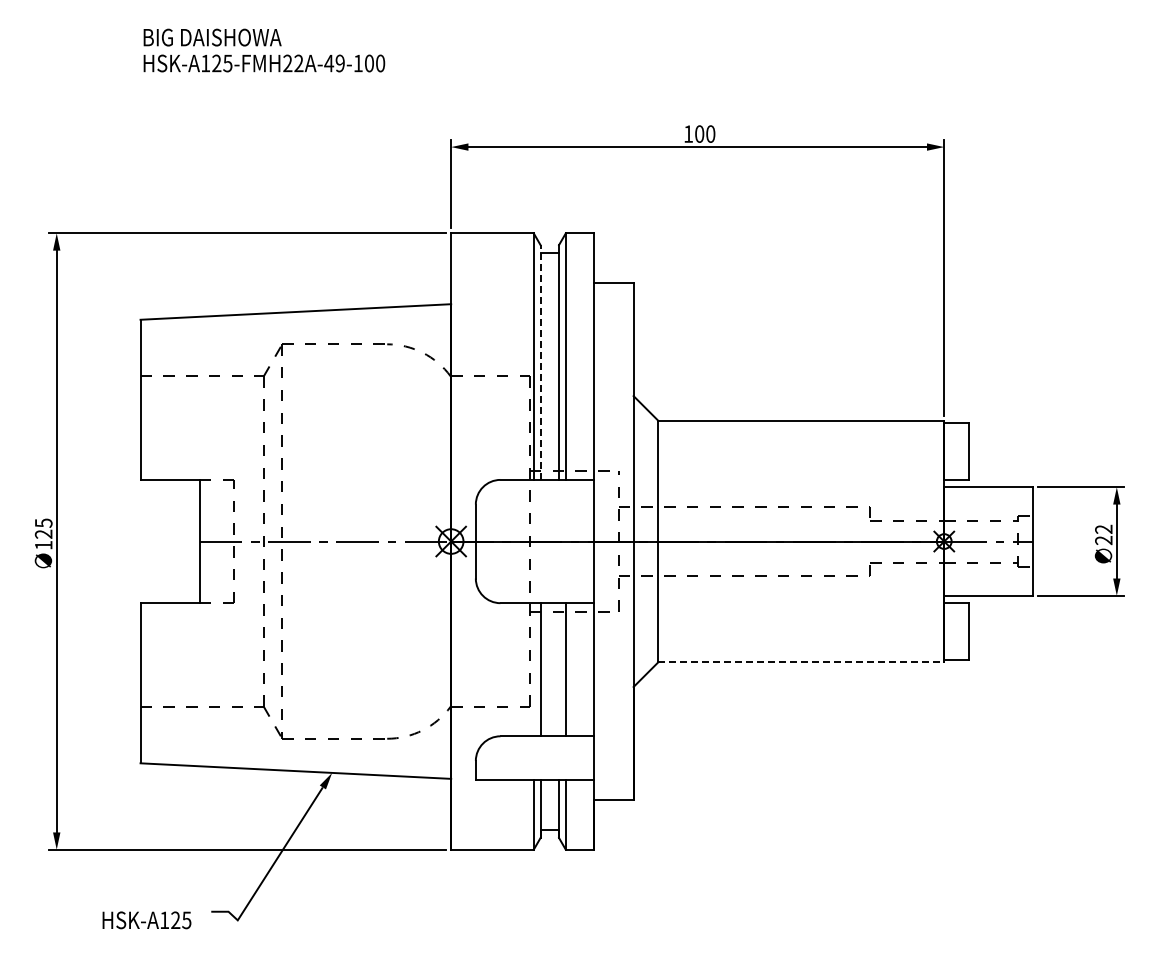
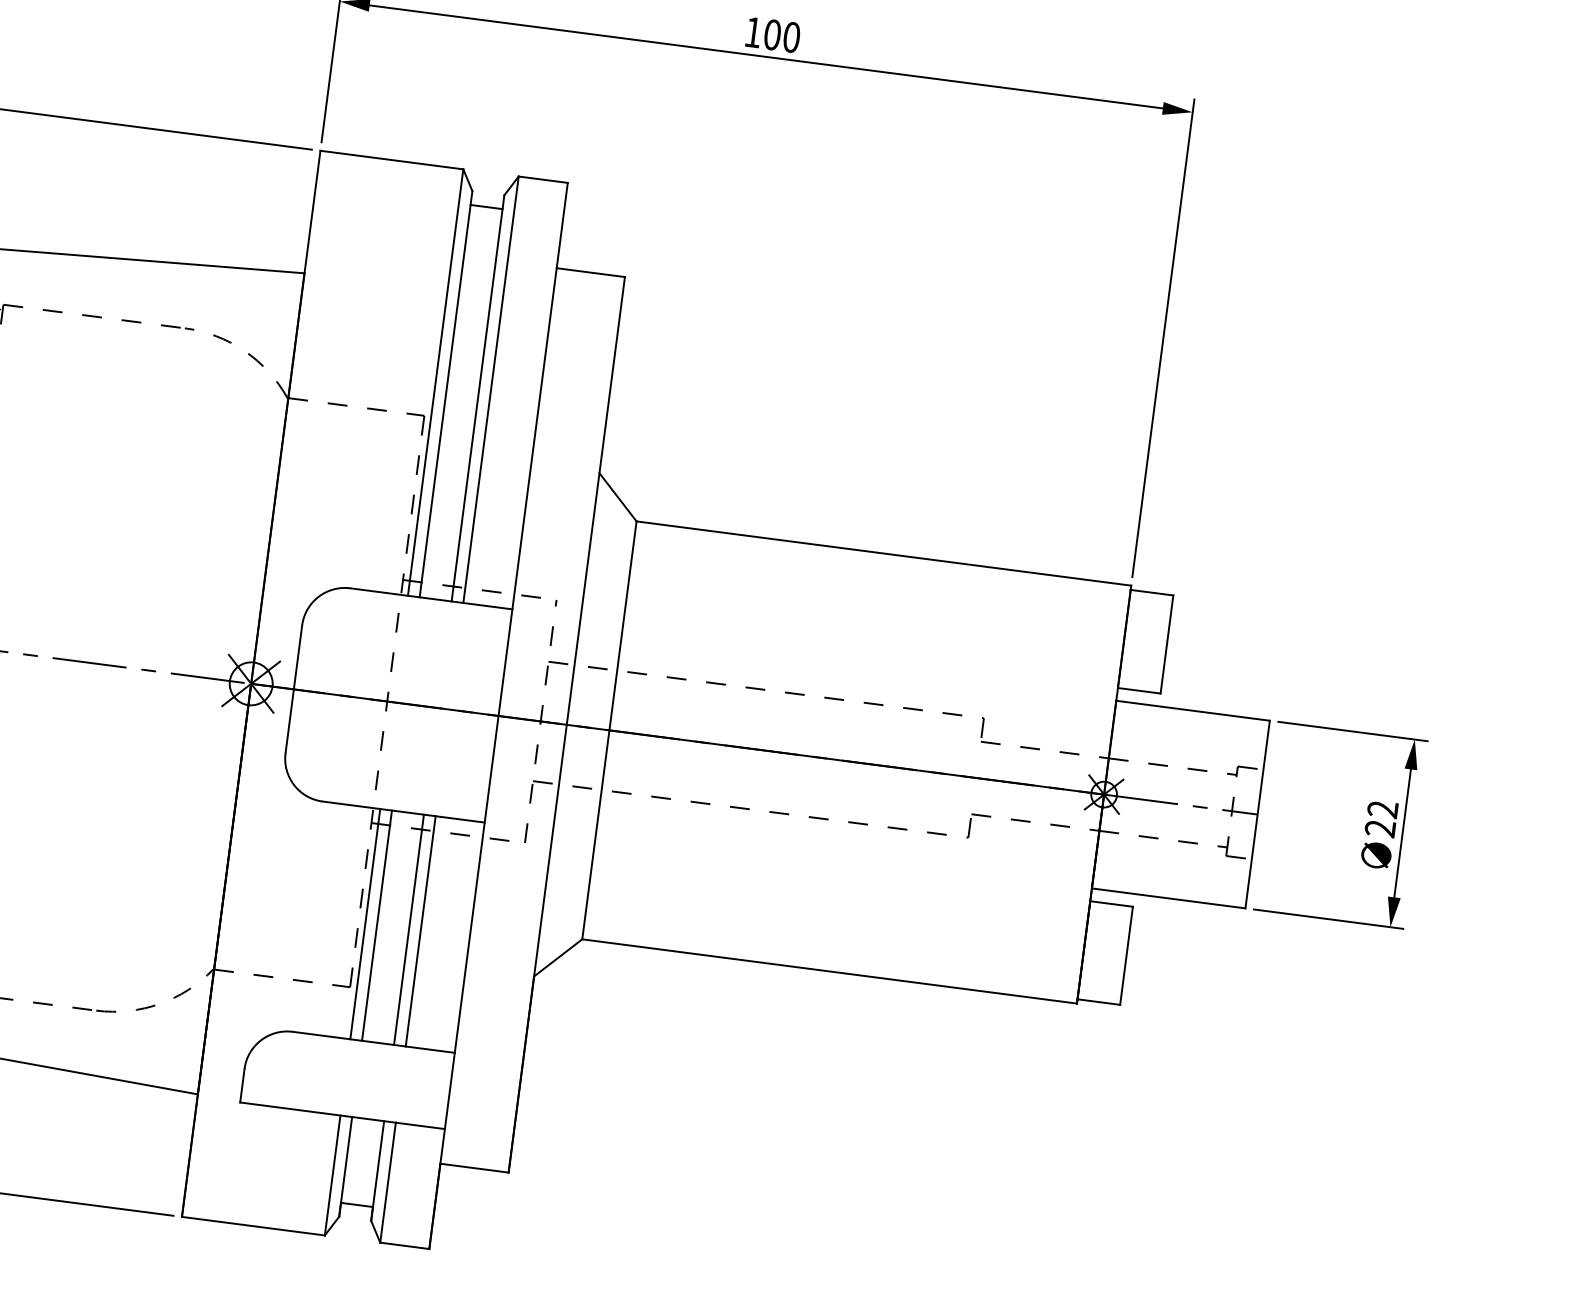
line: (540, 362) -> (445, 394), dashed -> solid
line: (801, 662) -> (830, 971), dashed -> solid
line: (533, 669) -> (364, 923), added
line: (559, 669) -> (409, 929), added

